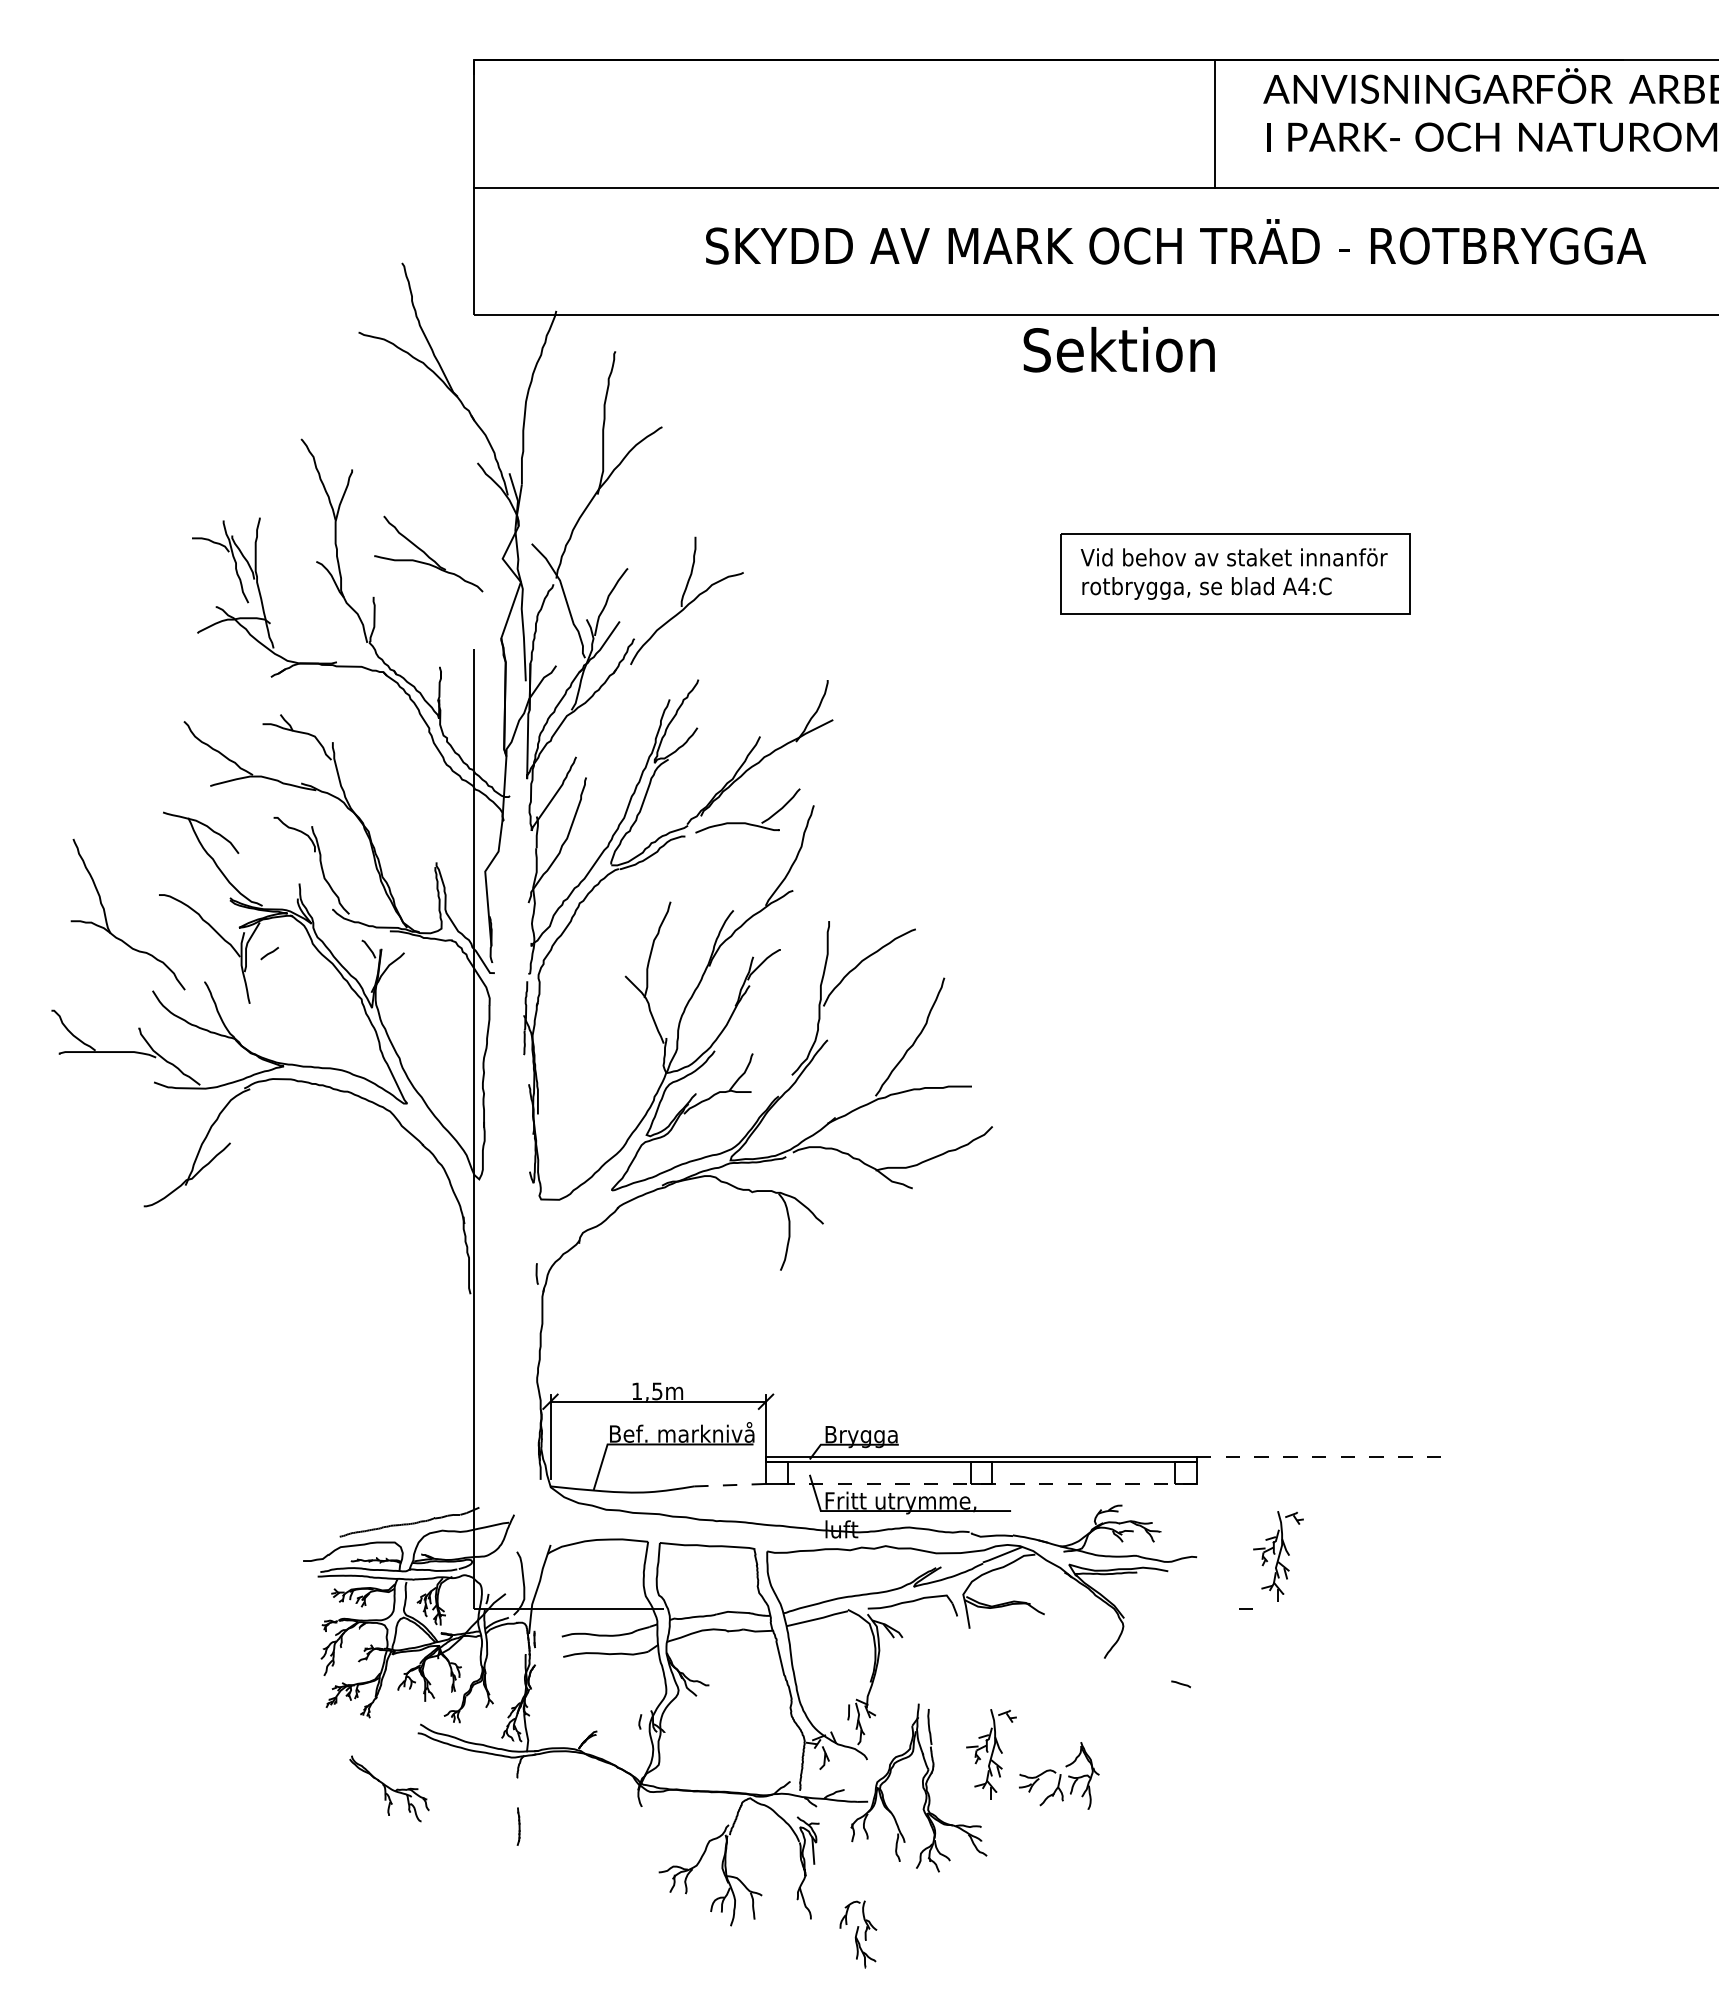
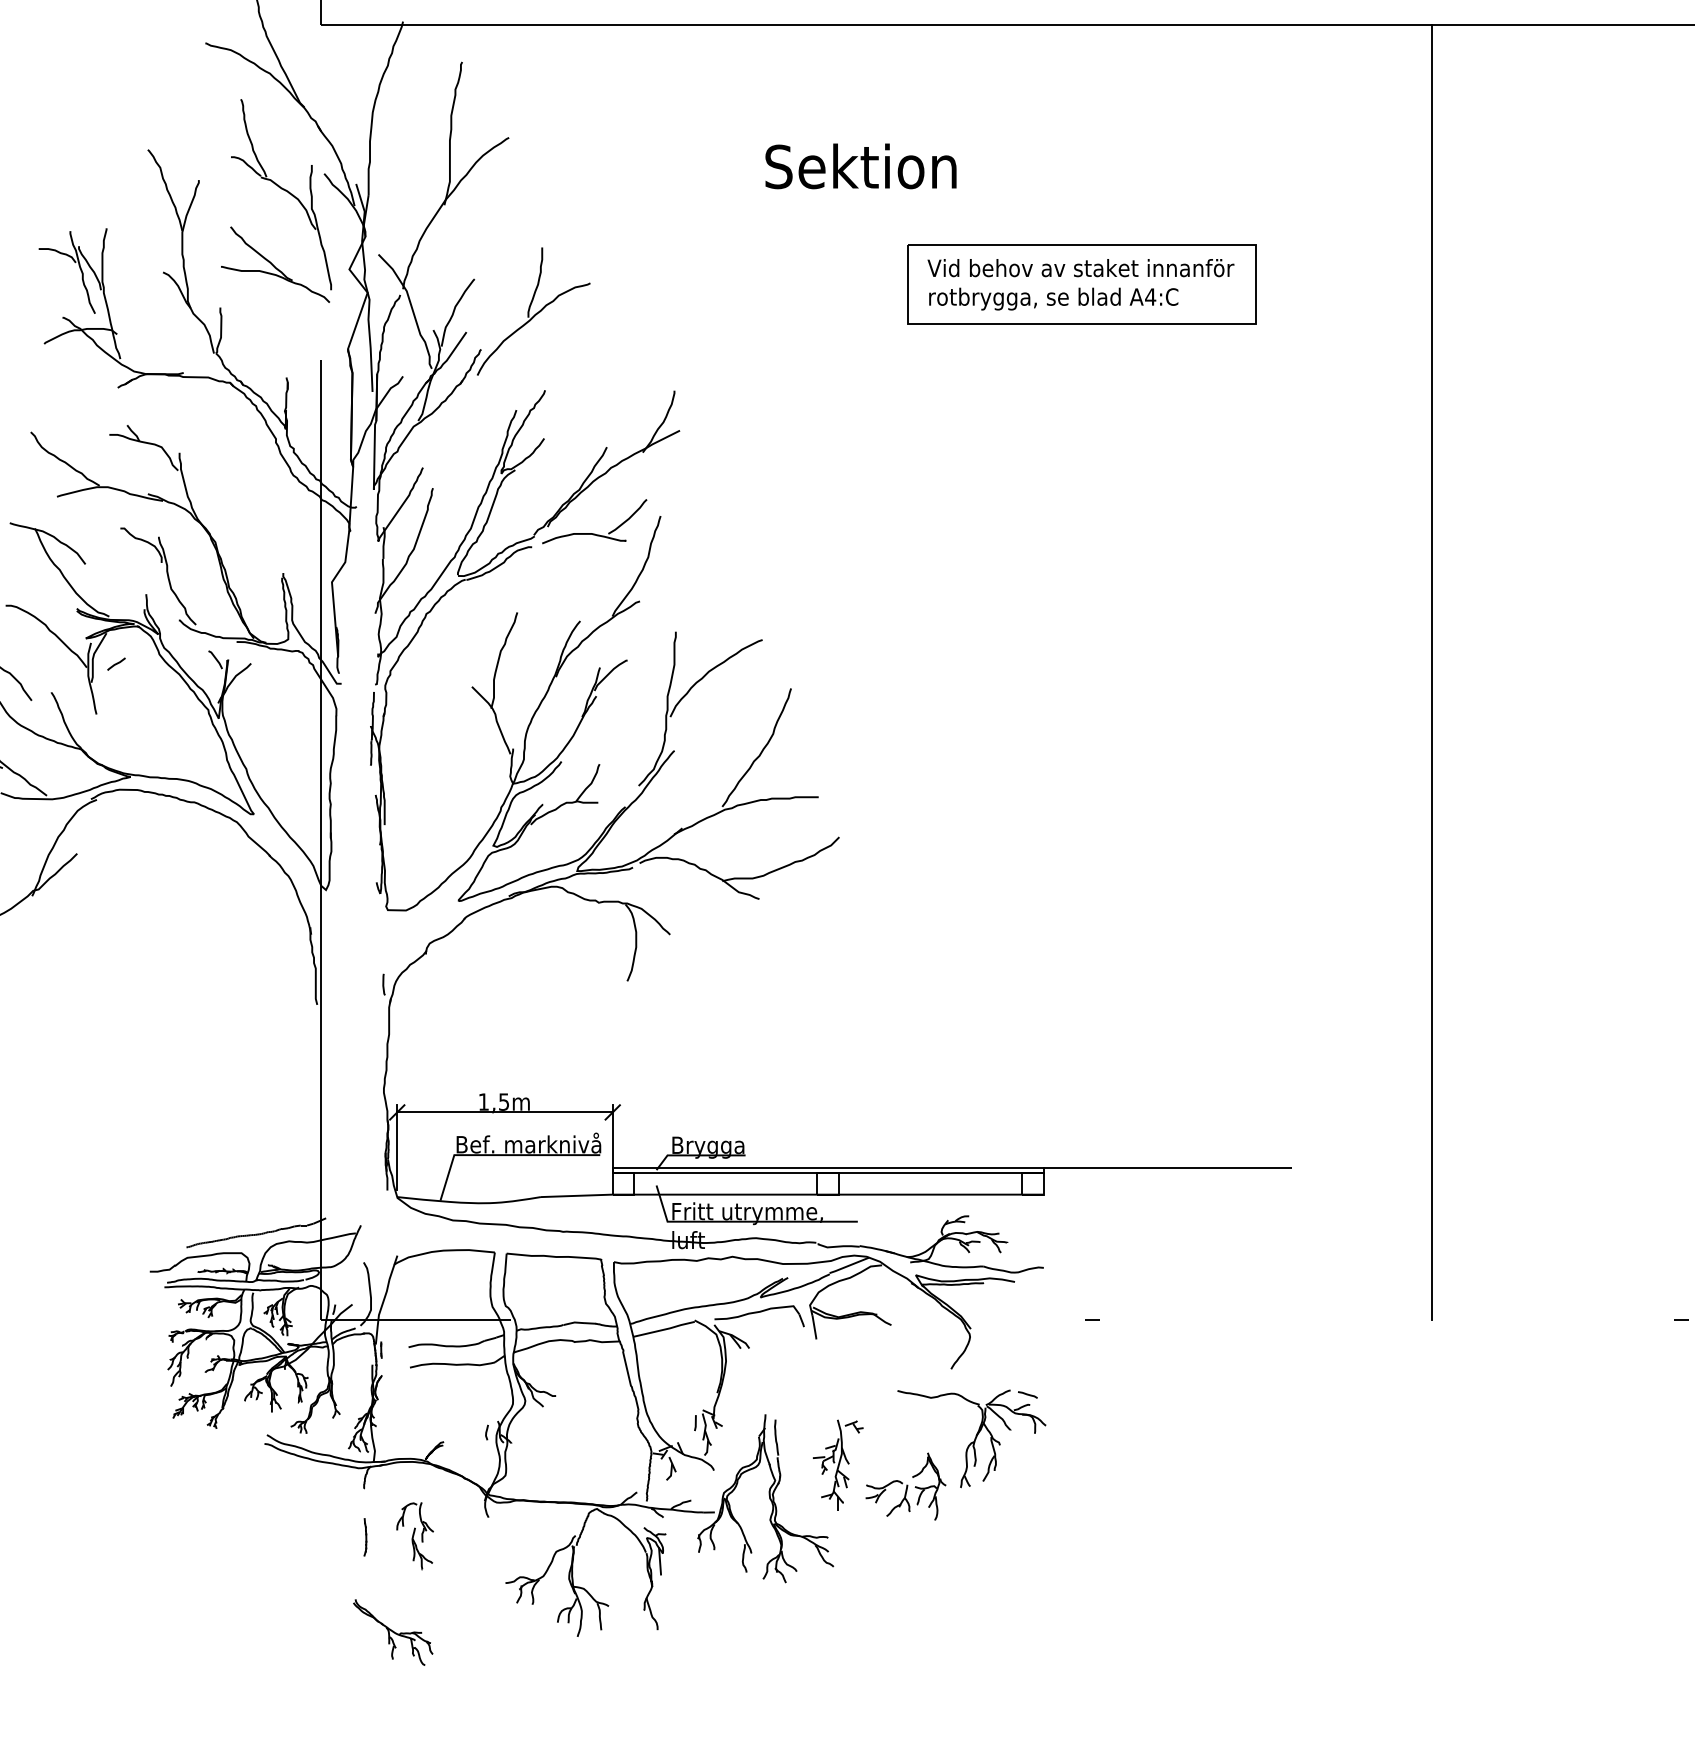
text: (1118, 349) -> (860, 166), moved
part: (434, 483) -> (281, 194), added
line: (1585, 961) -> (1432, 672), added
line: (1321, 1457) -> (1168, 1168), dashed -> solid
line: (945, 1483) -> (792, 1194), dashed -> solid
part: (1278, 1556) -> (1125, 1267), removed
part: (1124, 1728) -> (971, 1439), added
part: (389, 1788) -> (393, 1632), moved
part: (858, 1934) -> (415, 1536), moved

